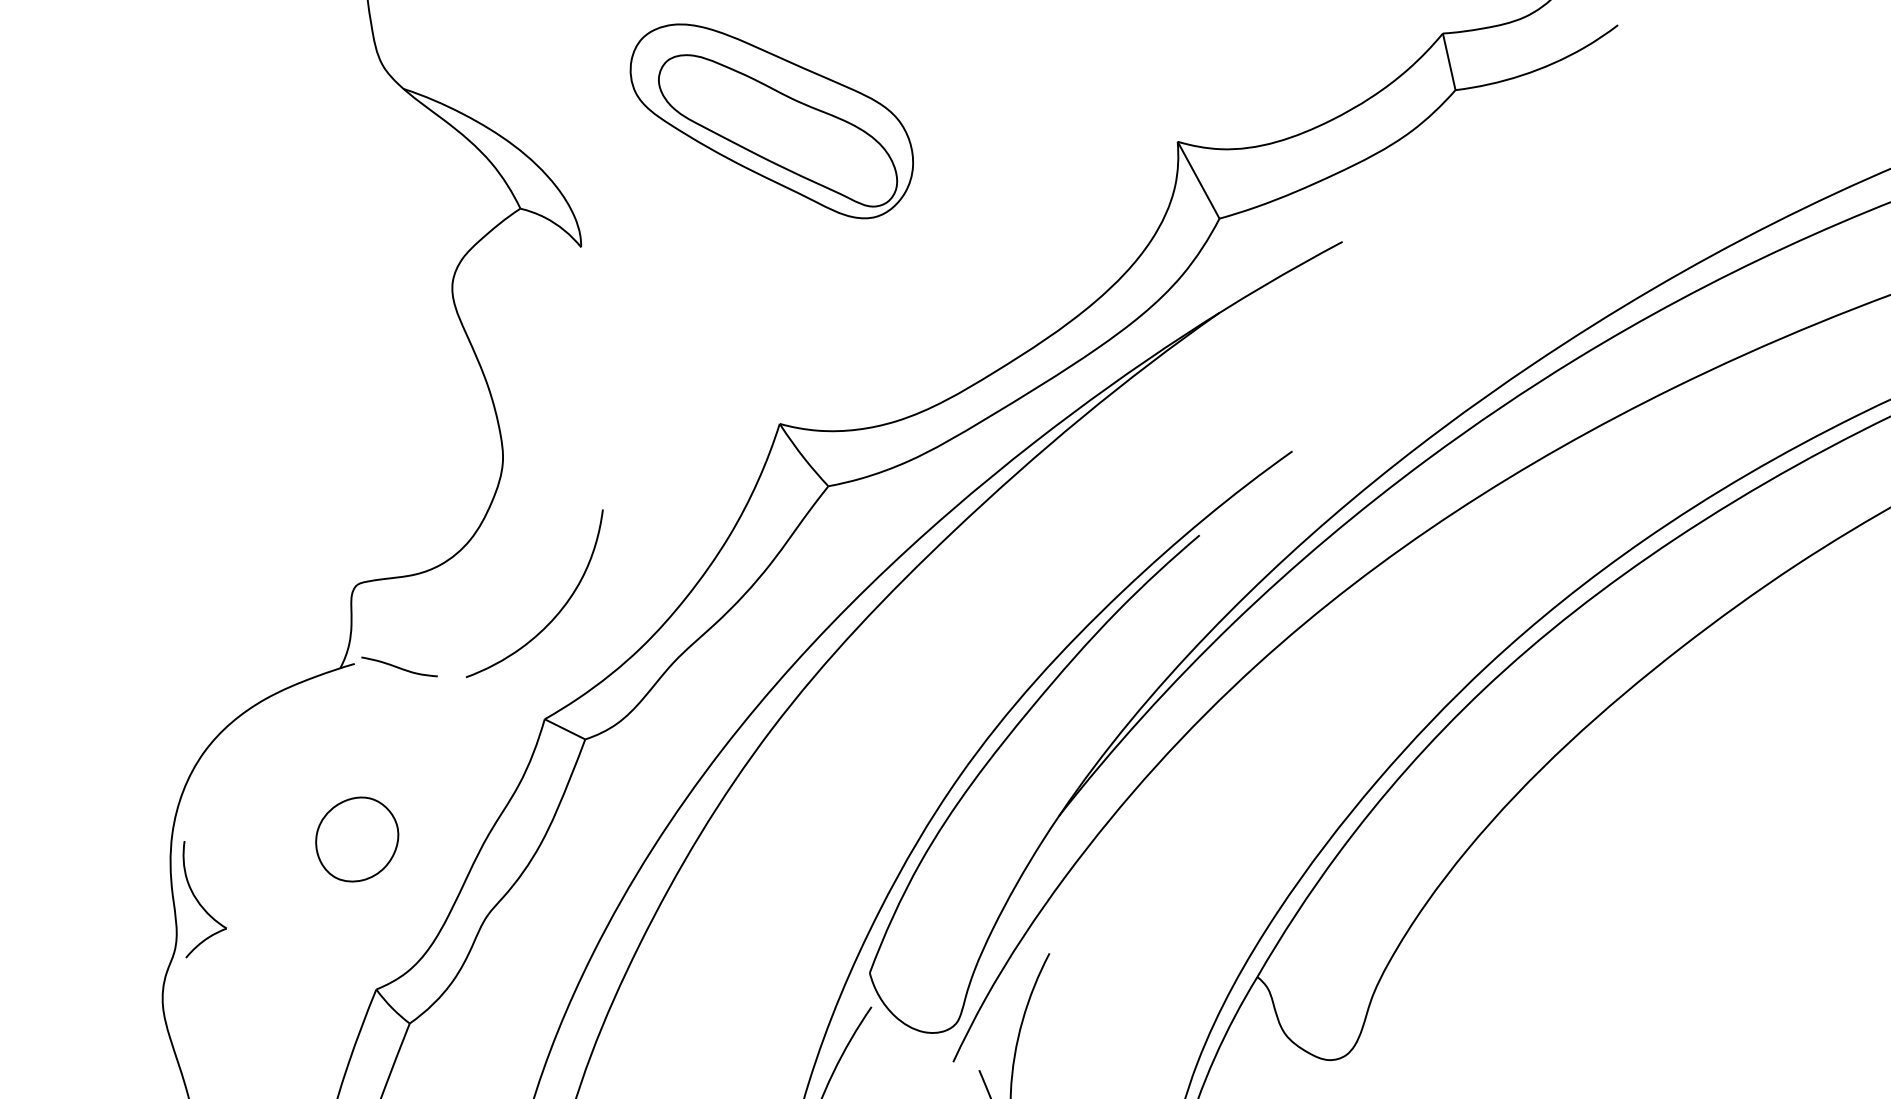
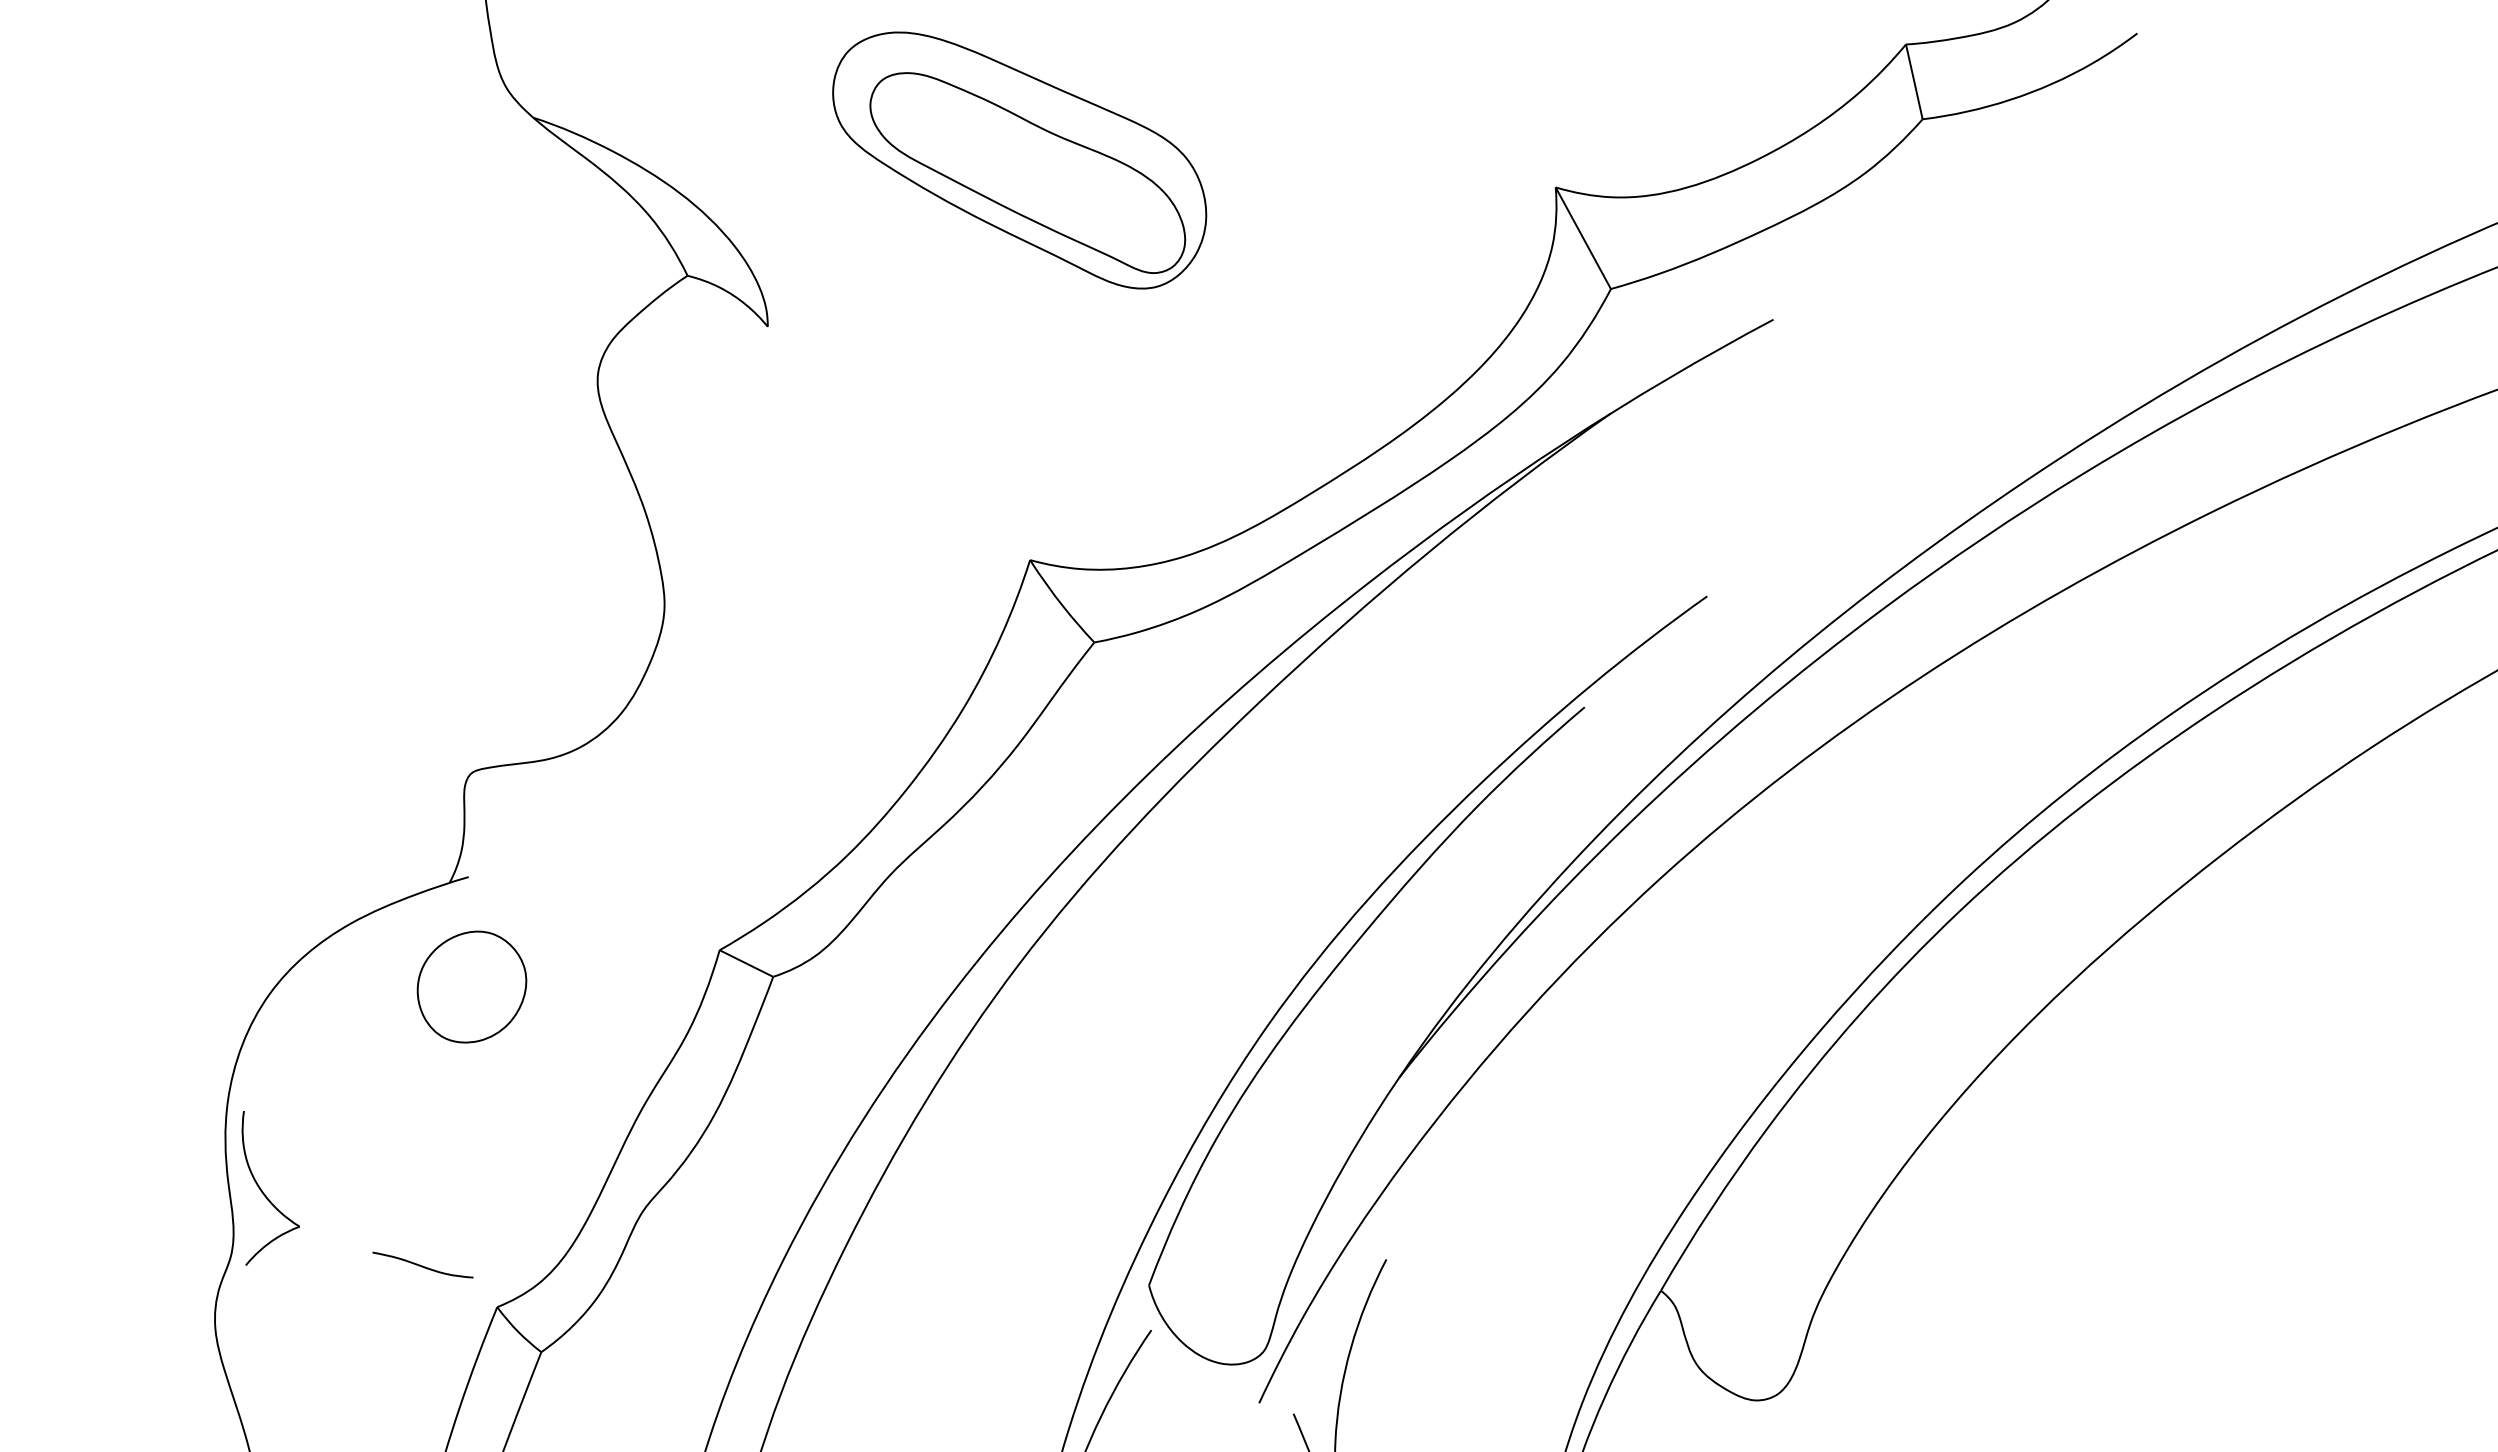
curve: (555, 614) -> (734, 812), removed
curve: (399, 667) -> (422, 1265), moved
part: (356, 839) -> (471, 986), moved

